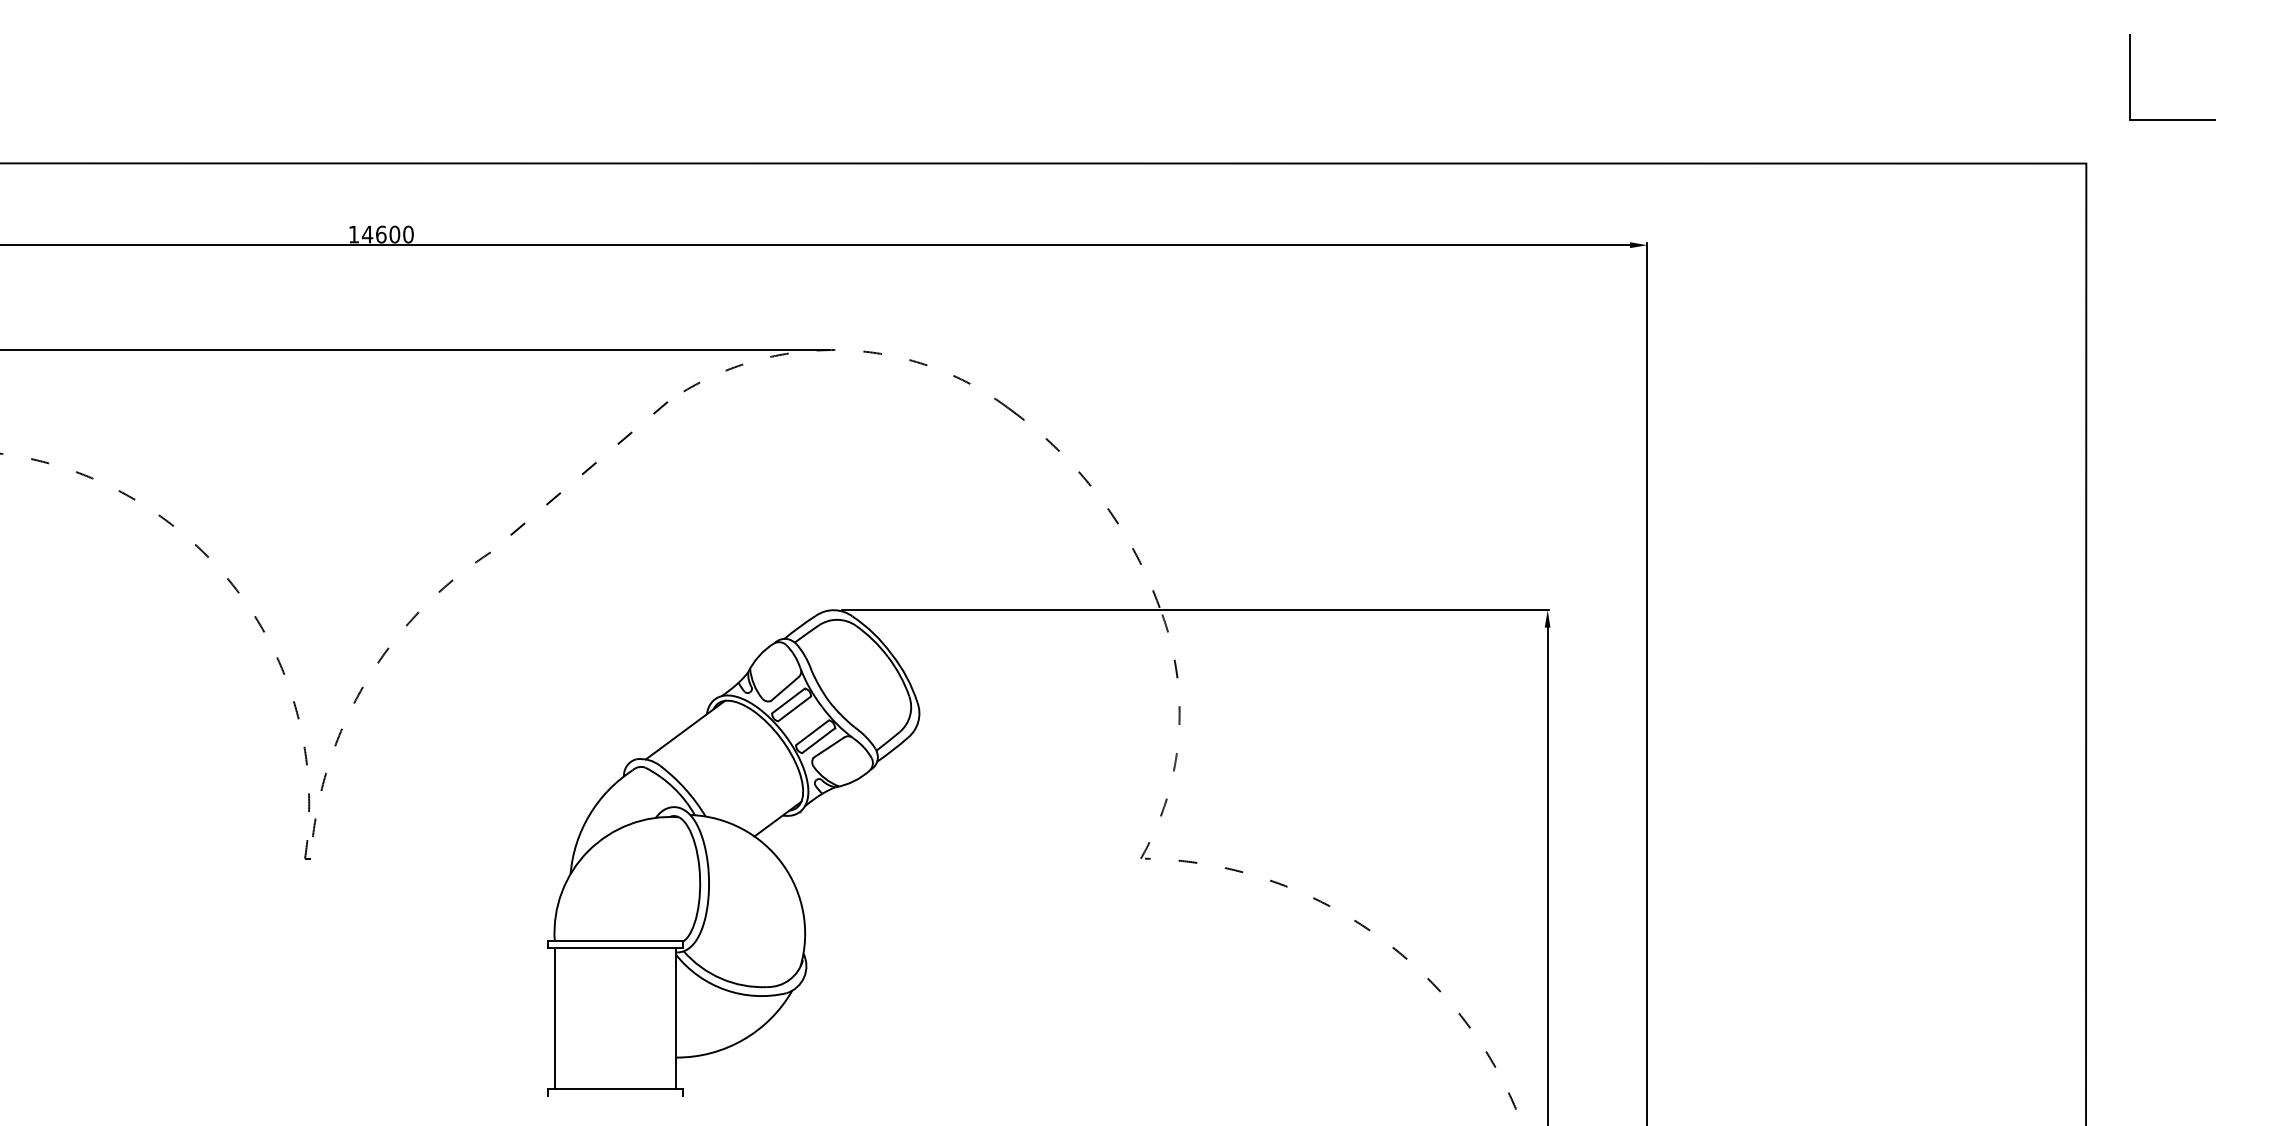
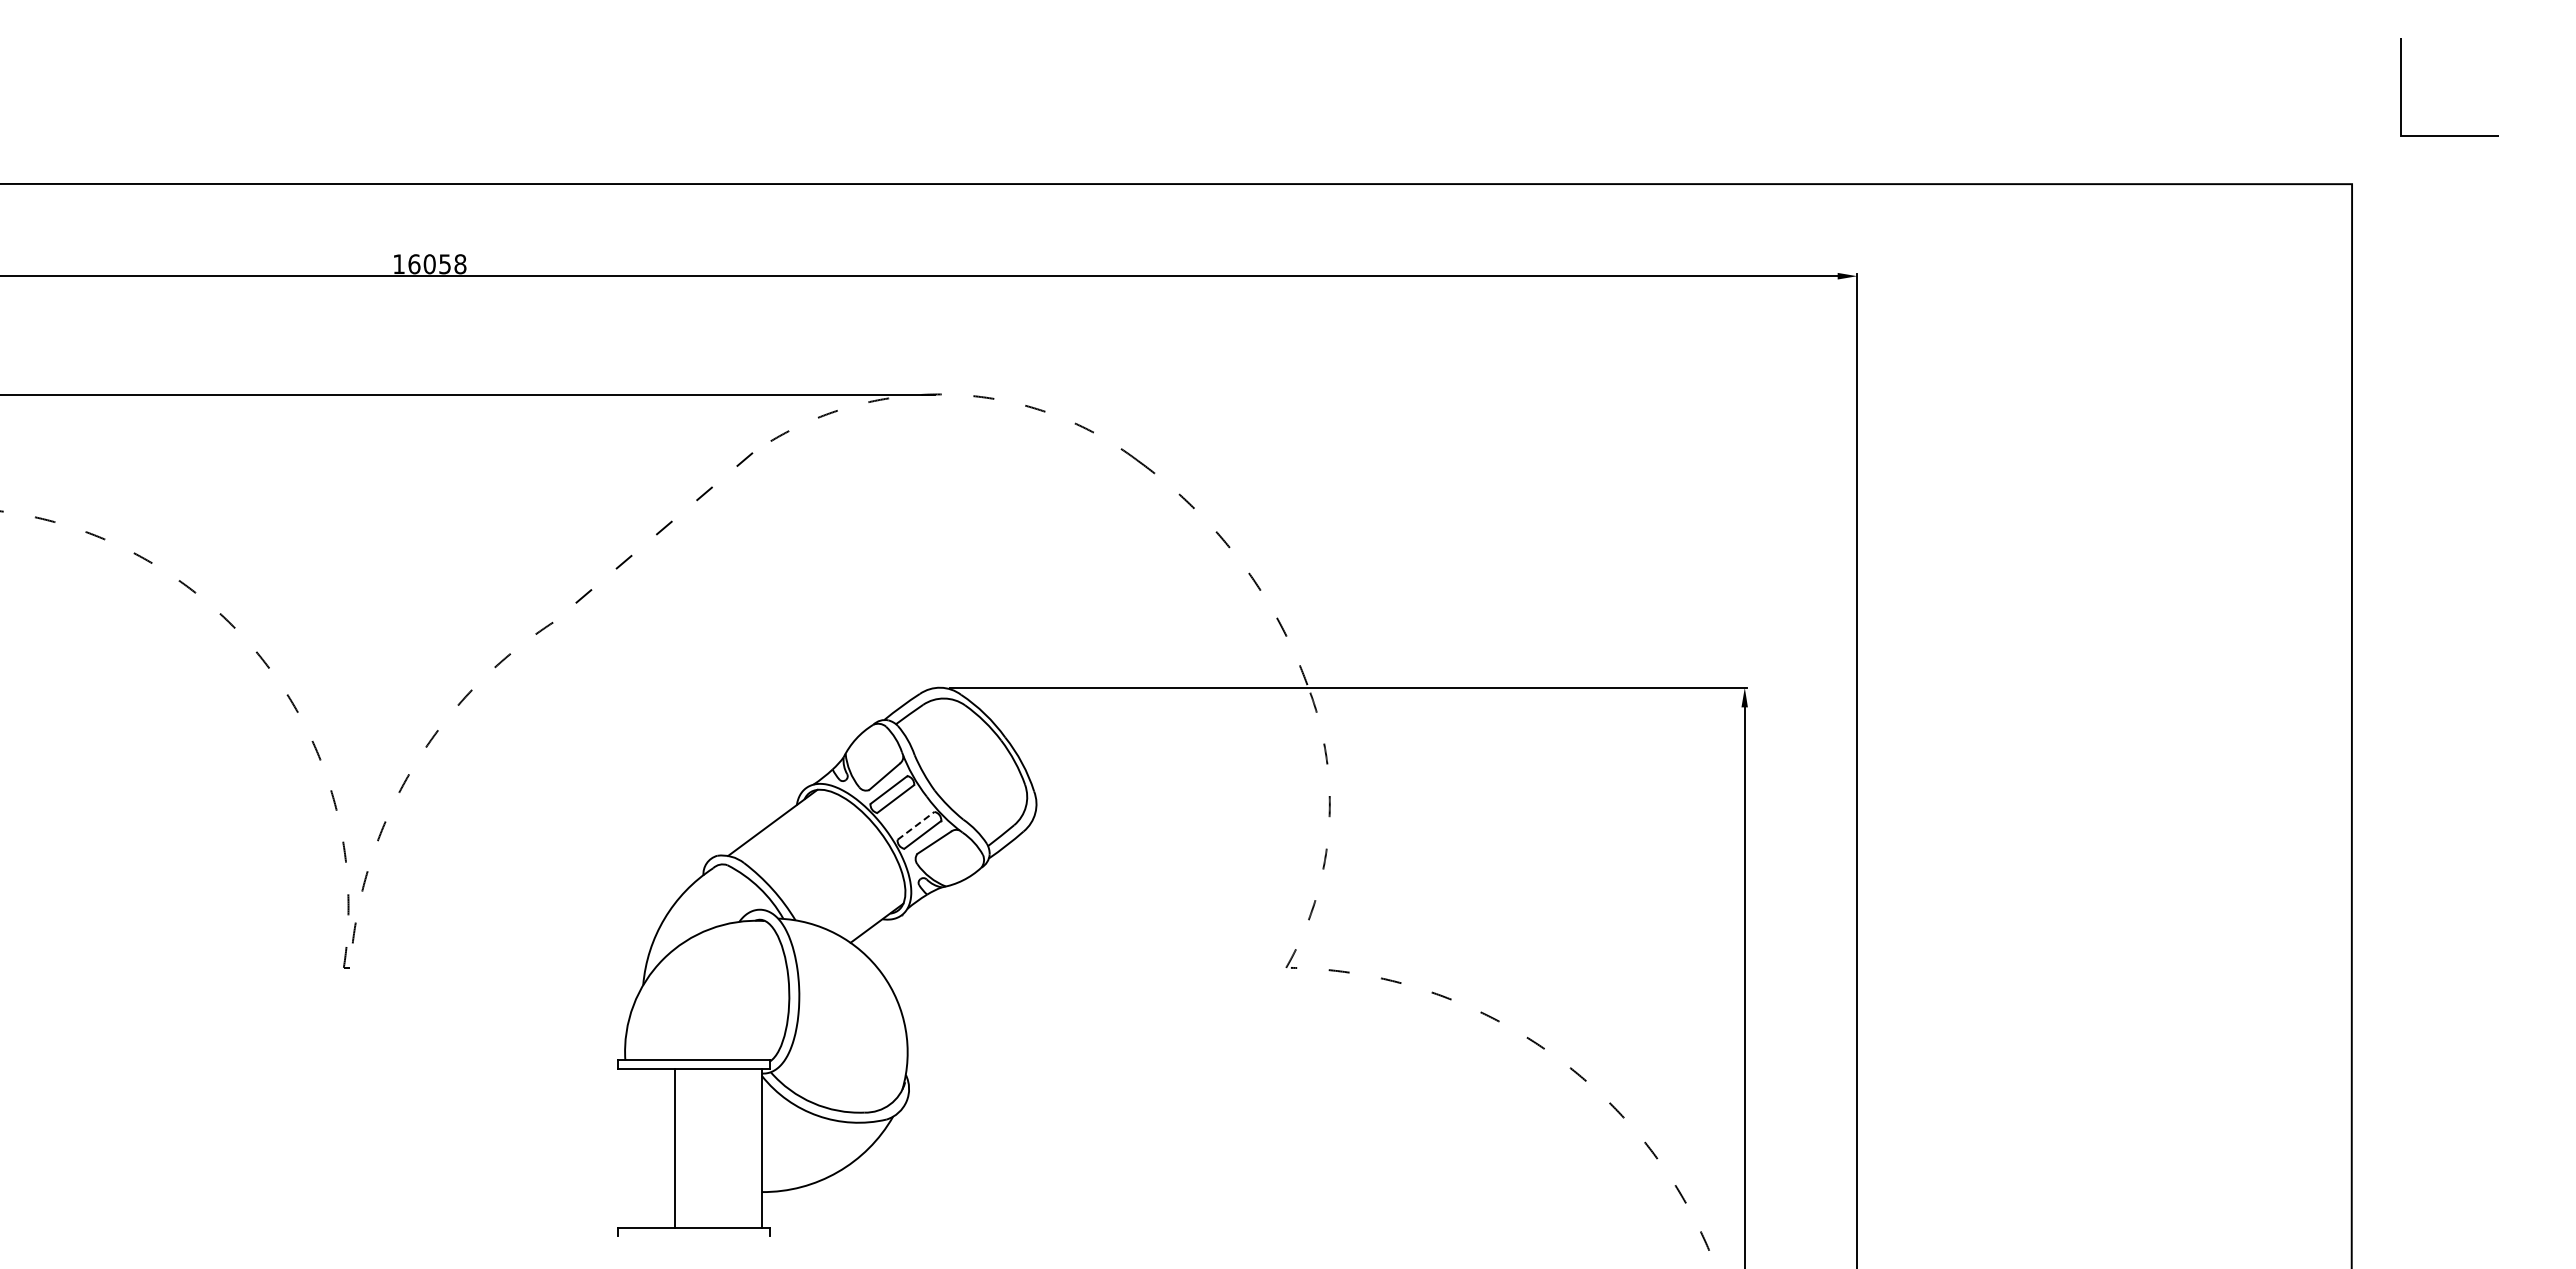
text: (388, 234) -> (437, 264), 14600 -> 16058
line: (812, 732) -> (916, 825), solid -> dashed
line: (554, 1018) -> (675, 1147), moved

